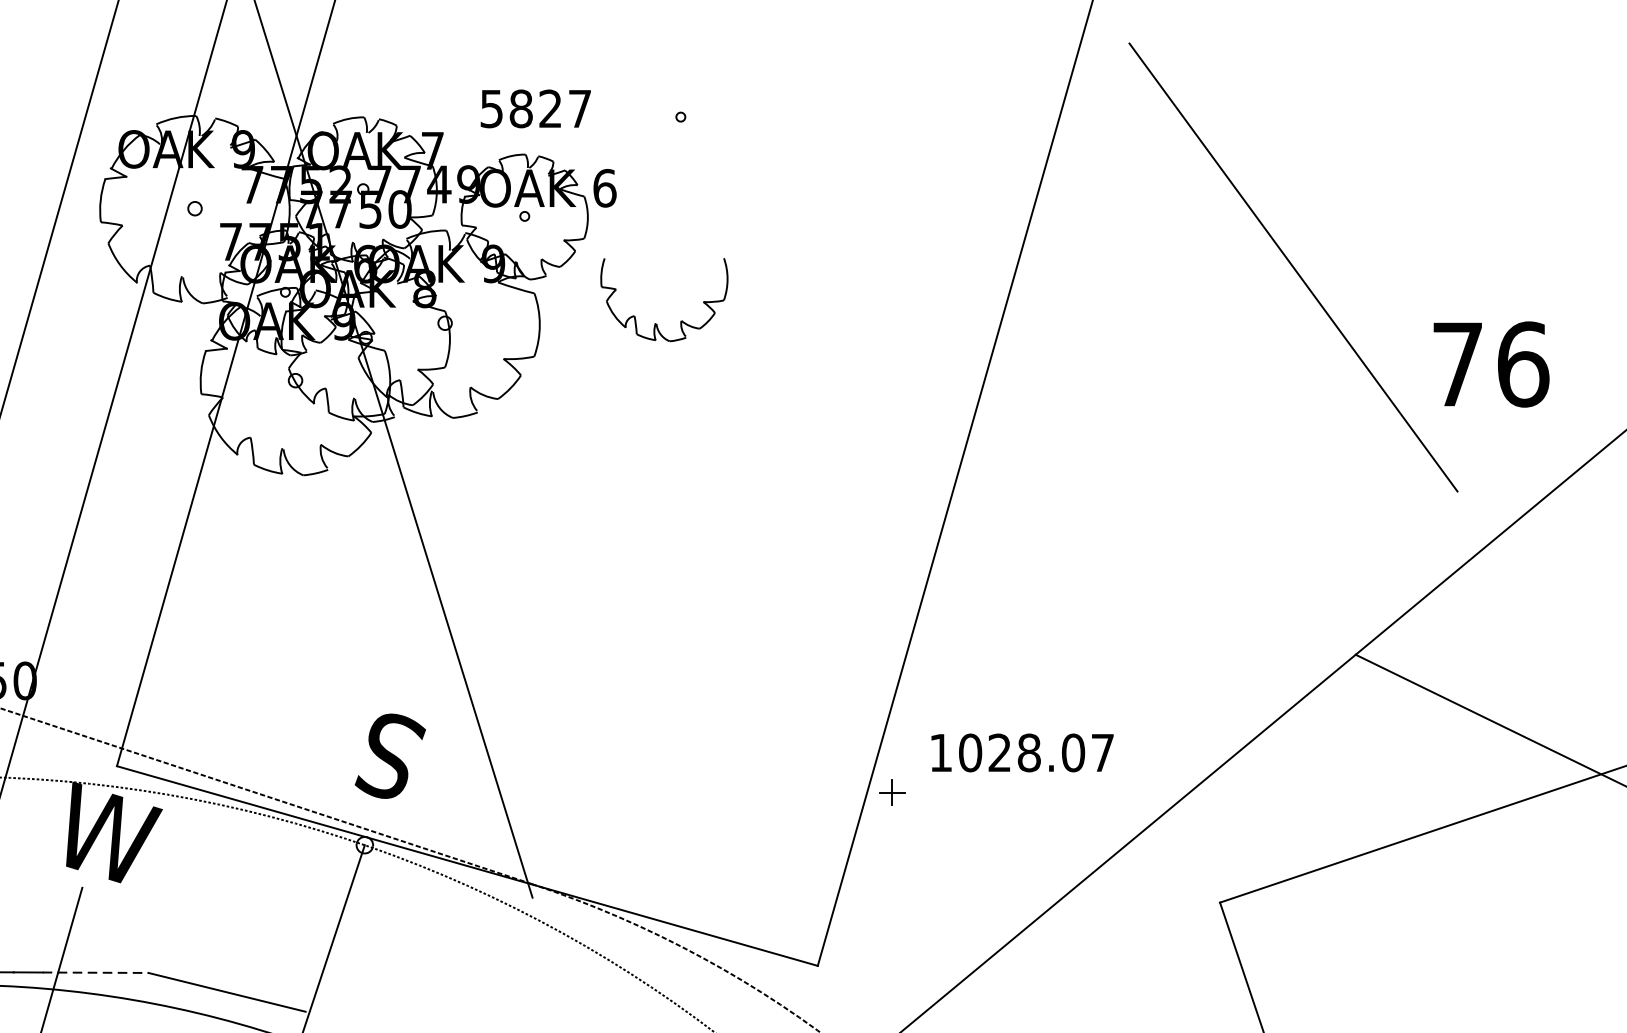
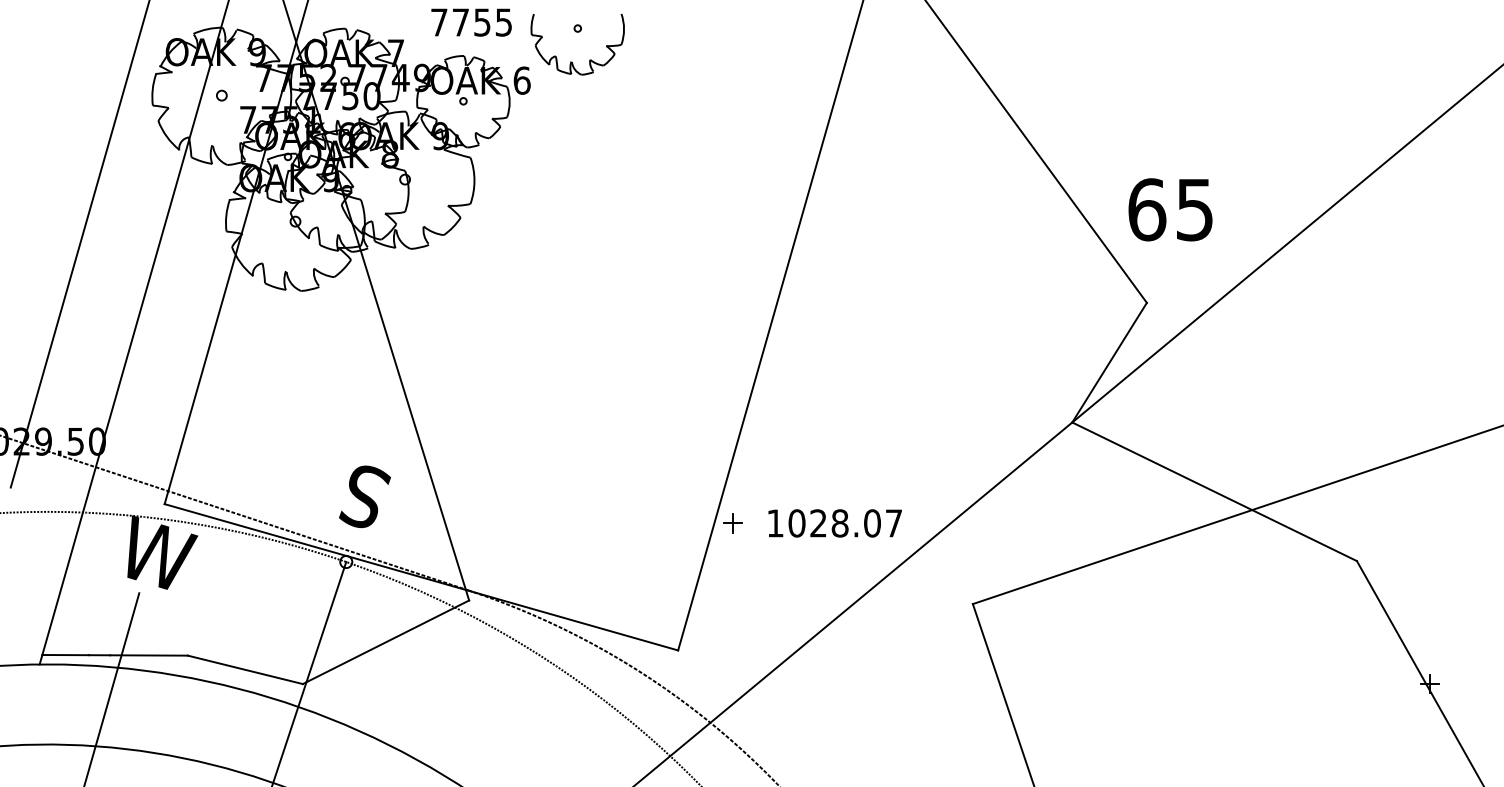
text: (535, 108) -> (471, 22), 5827 -> 7755
part: (655, 323) -> (571, 61), moved
text: (1491, 364) -> (1171, 209), 76 -> 65
line: (1406, 572) -> (1109, 362), added
text: (1021, 753) -> (834, 523), moved
line: (418, 955) -> (385, 642), added
line: (96, 972) -> (149, 655), dashed -> solid

